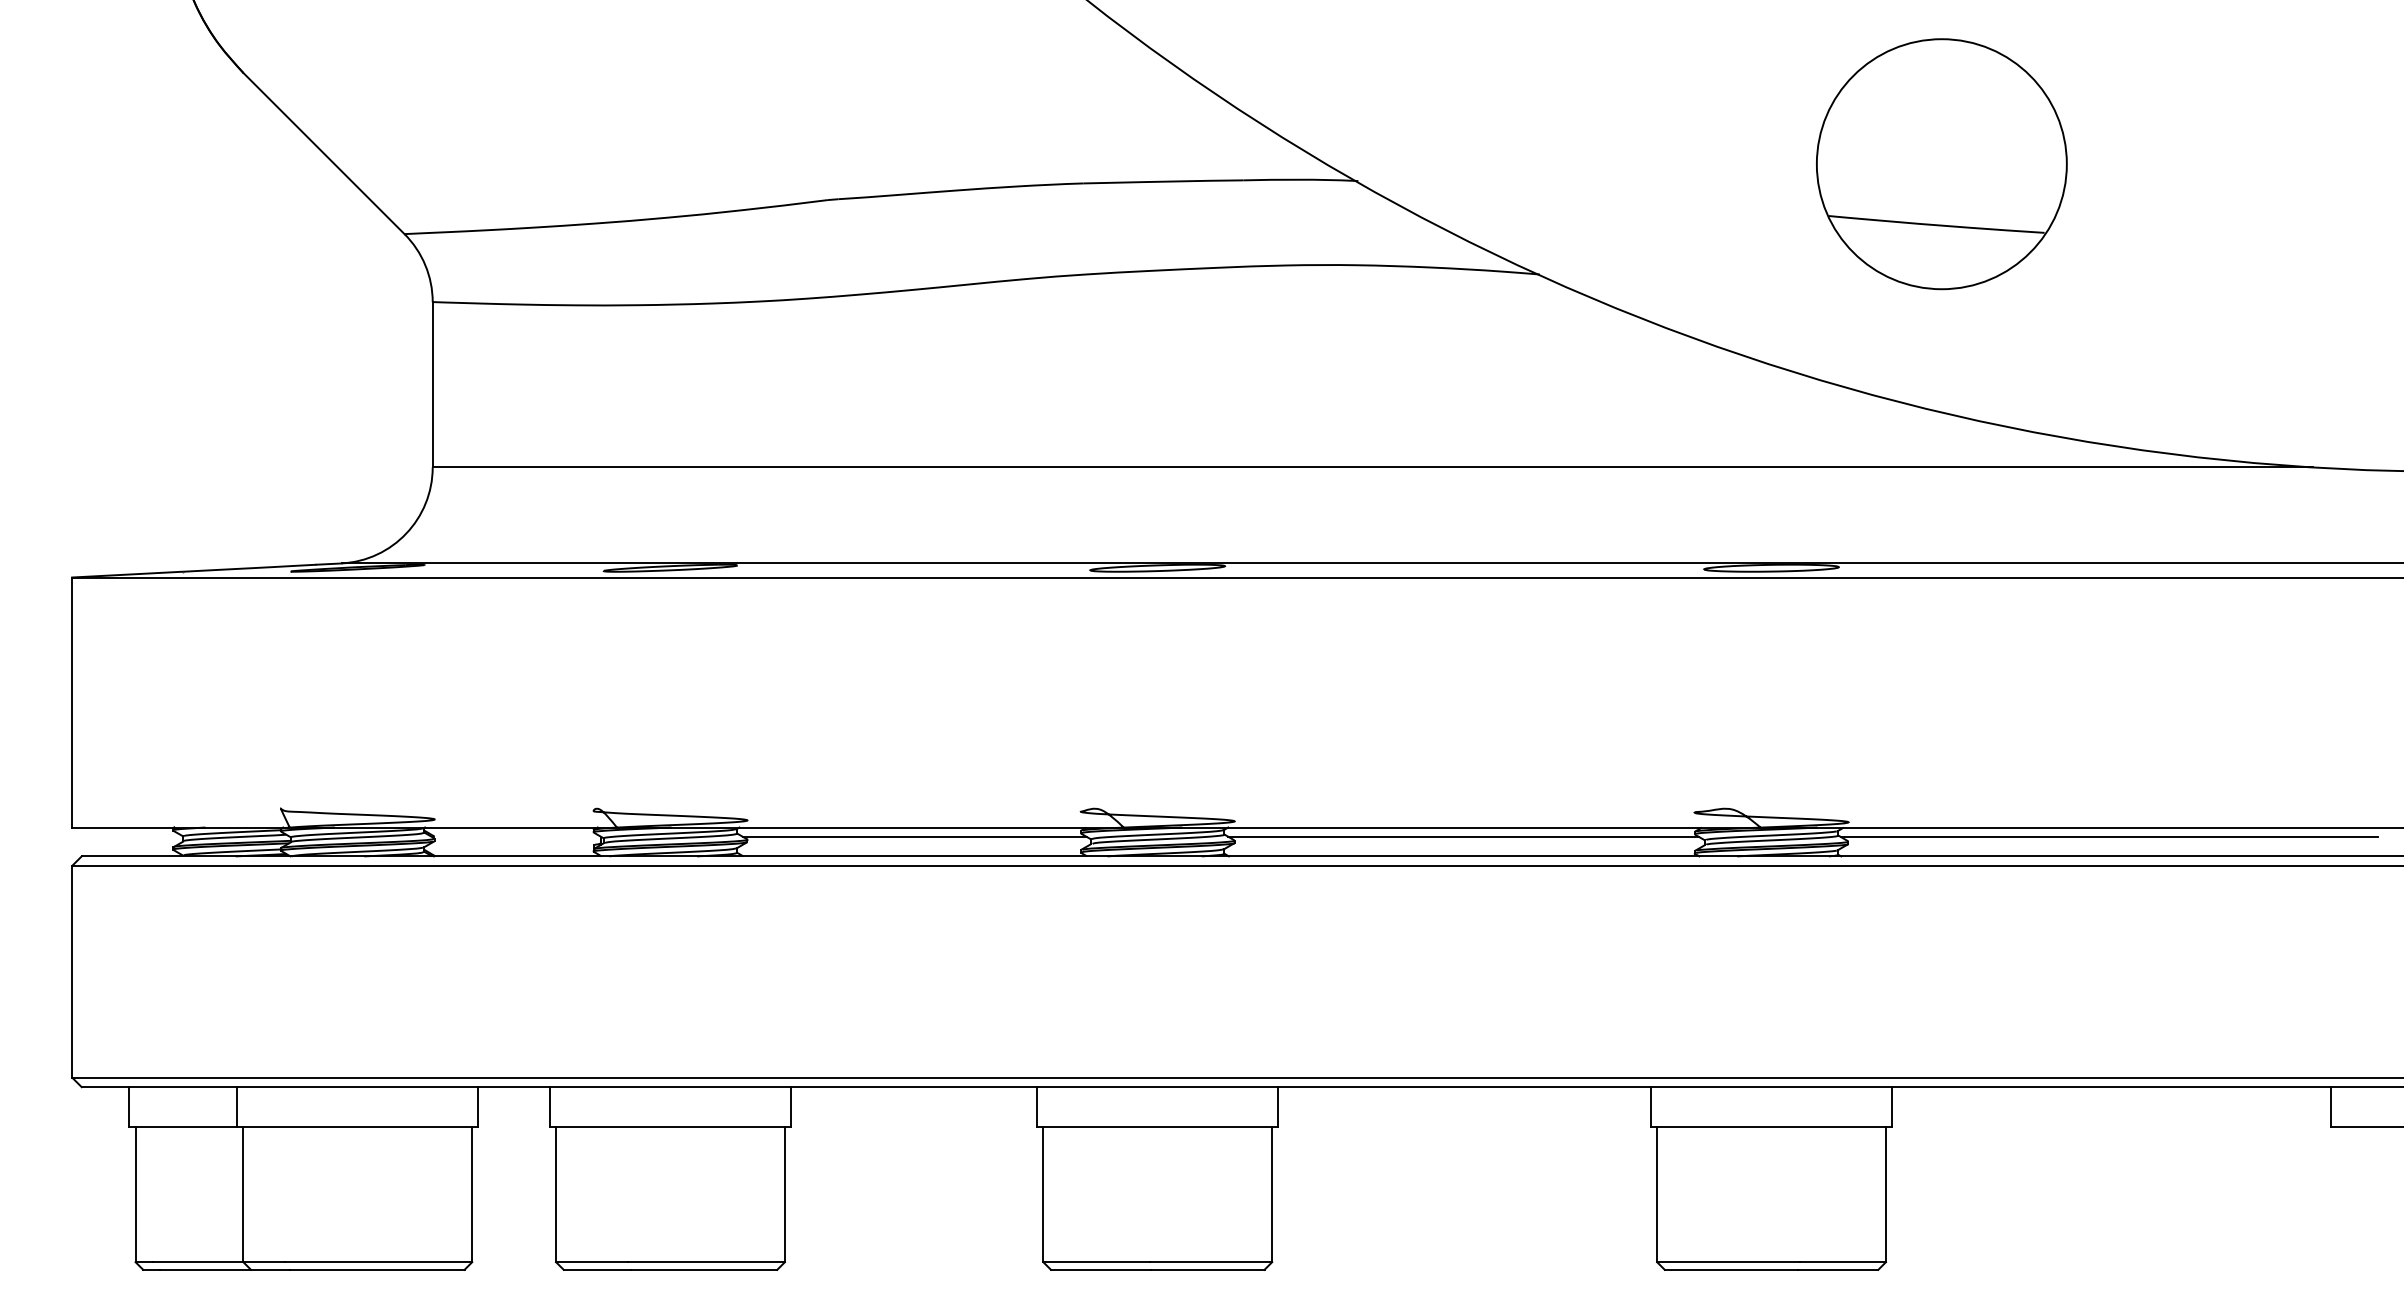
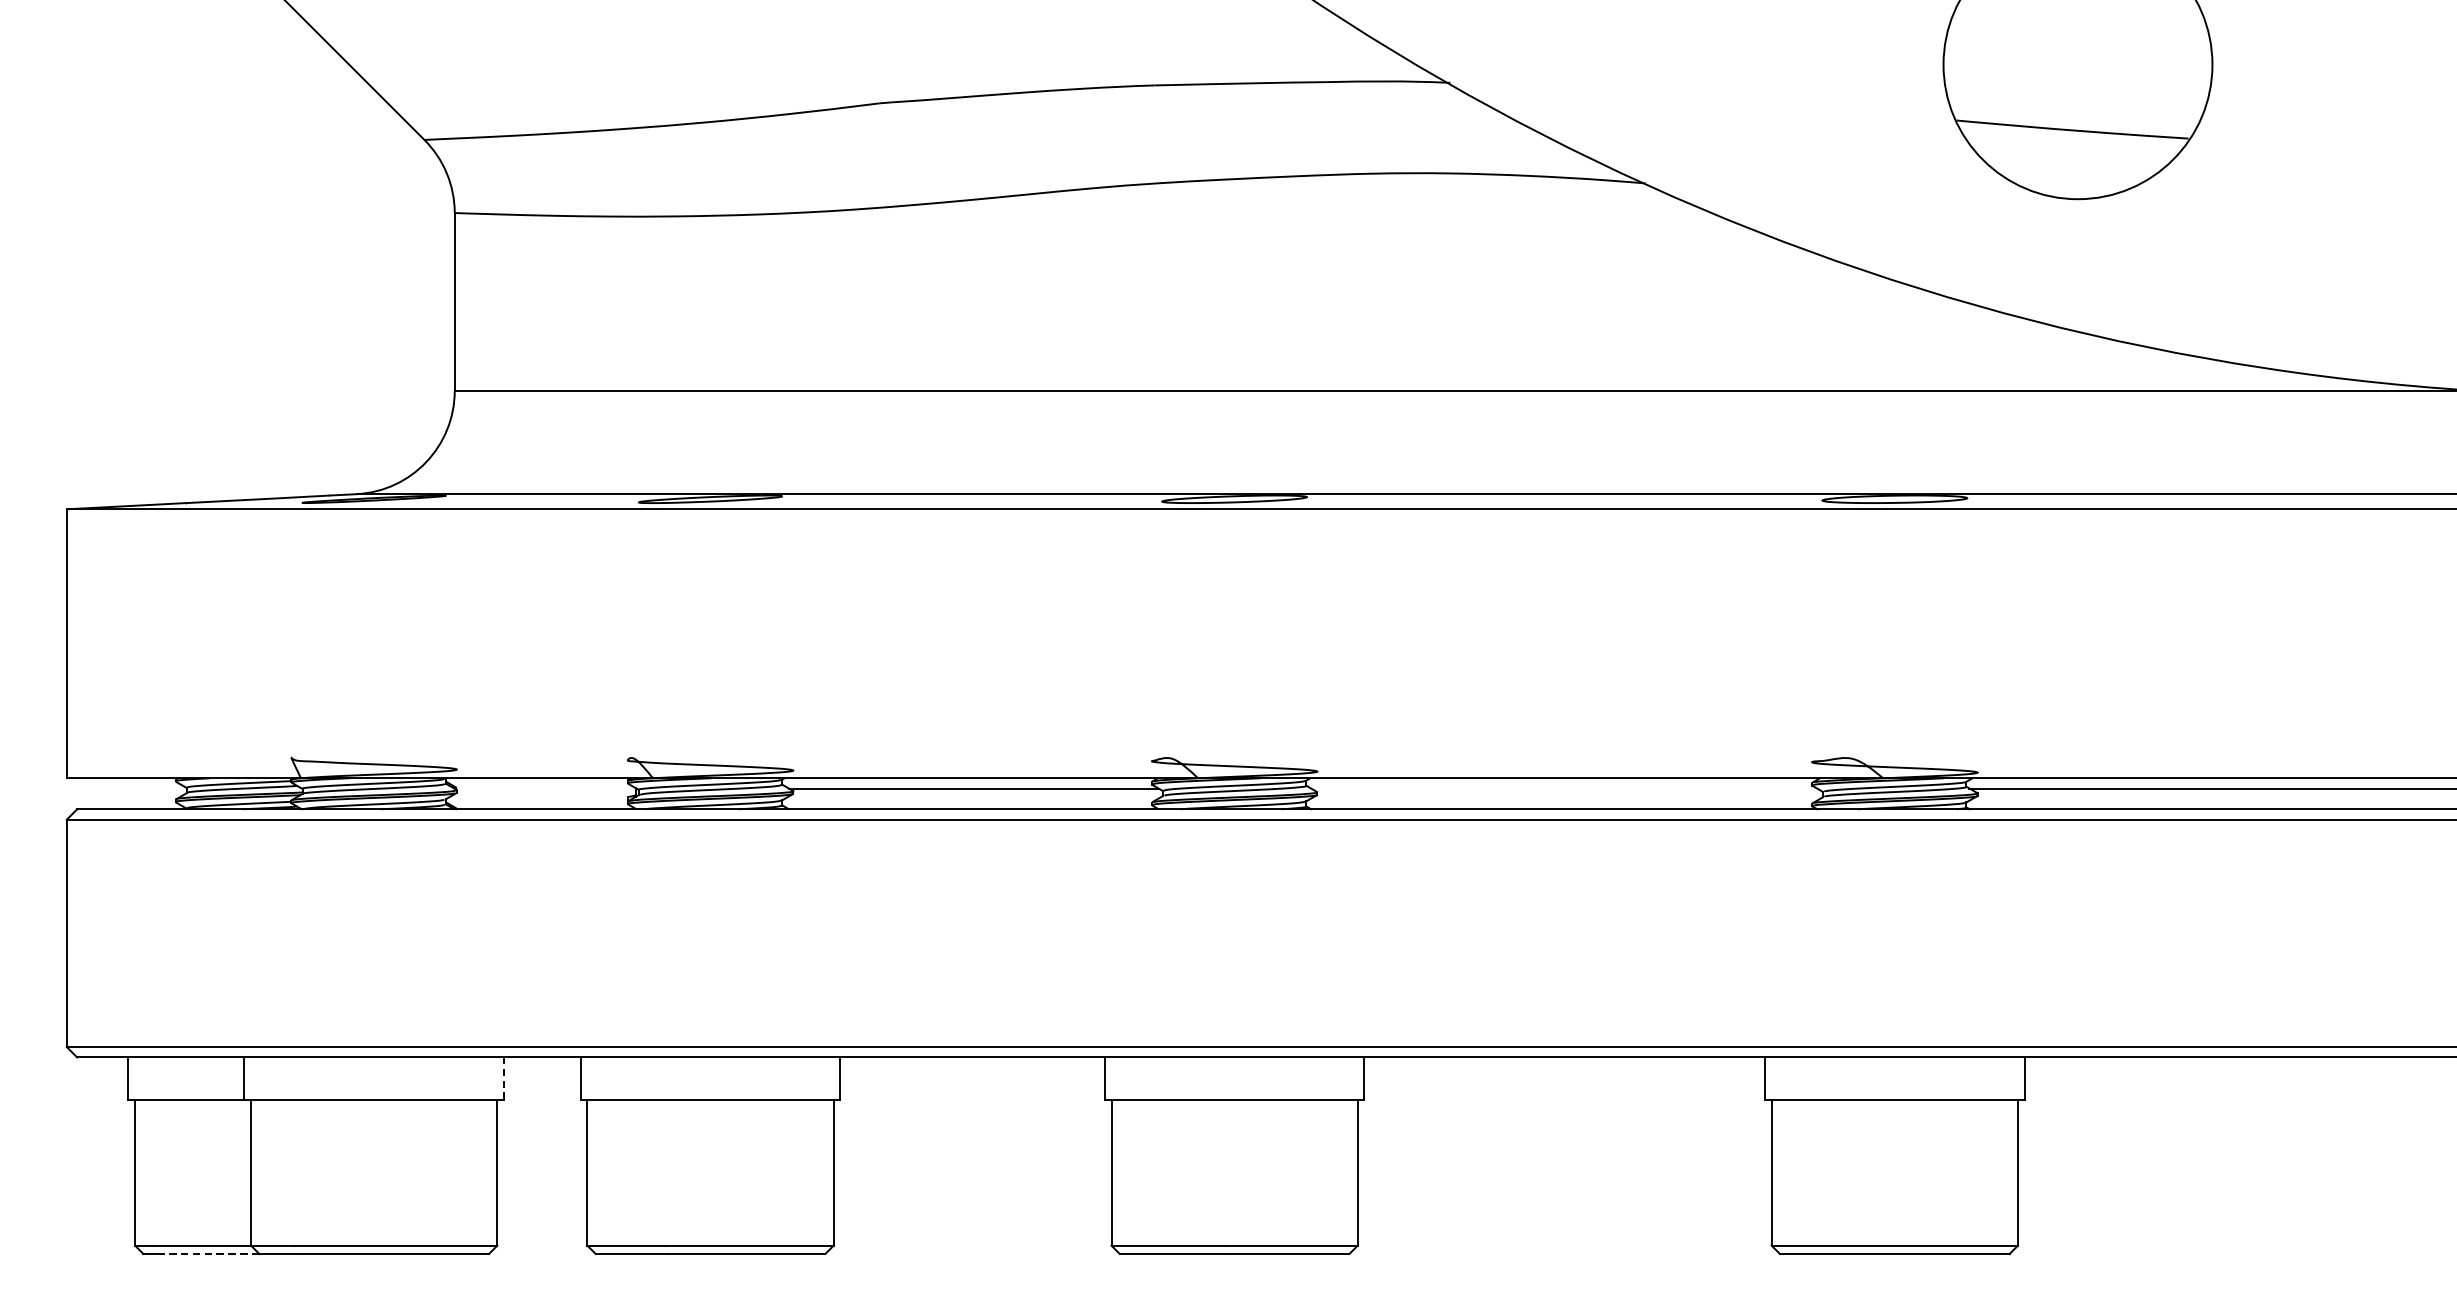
line: (1463, 837) -> (1563, 788), removed
line: (478, 1106) -> (504, 1078), solid -> dashed
line: (205, 1269) -> (210, 1253), solid -> dashed

